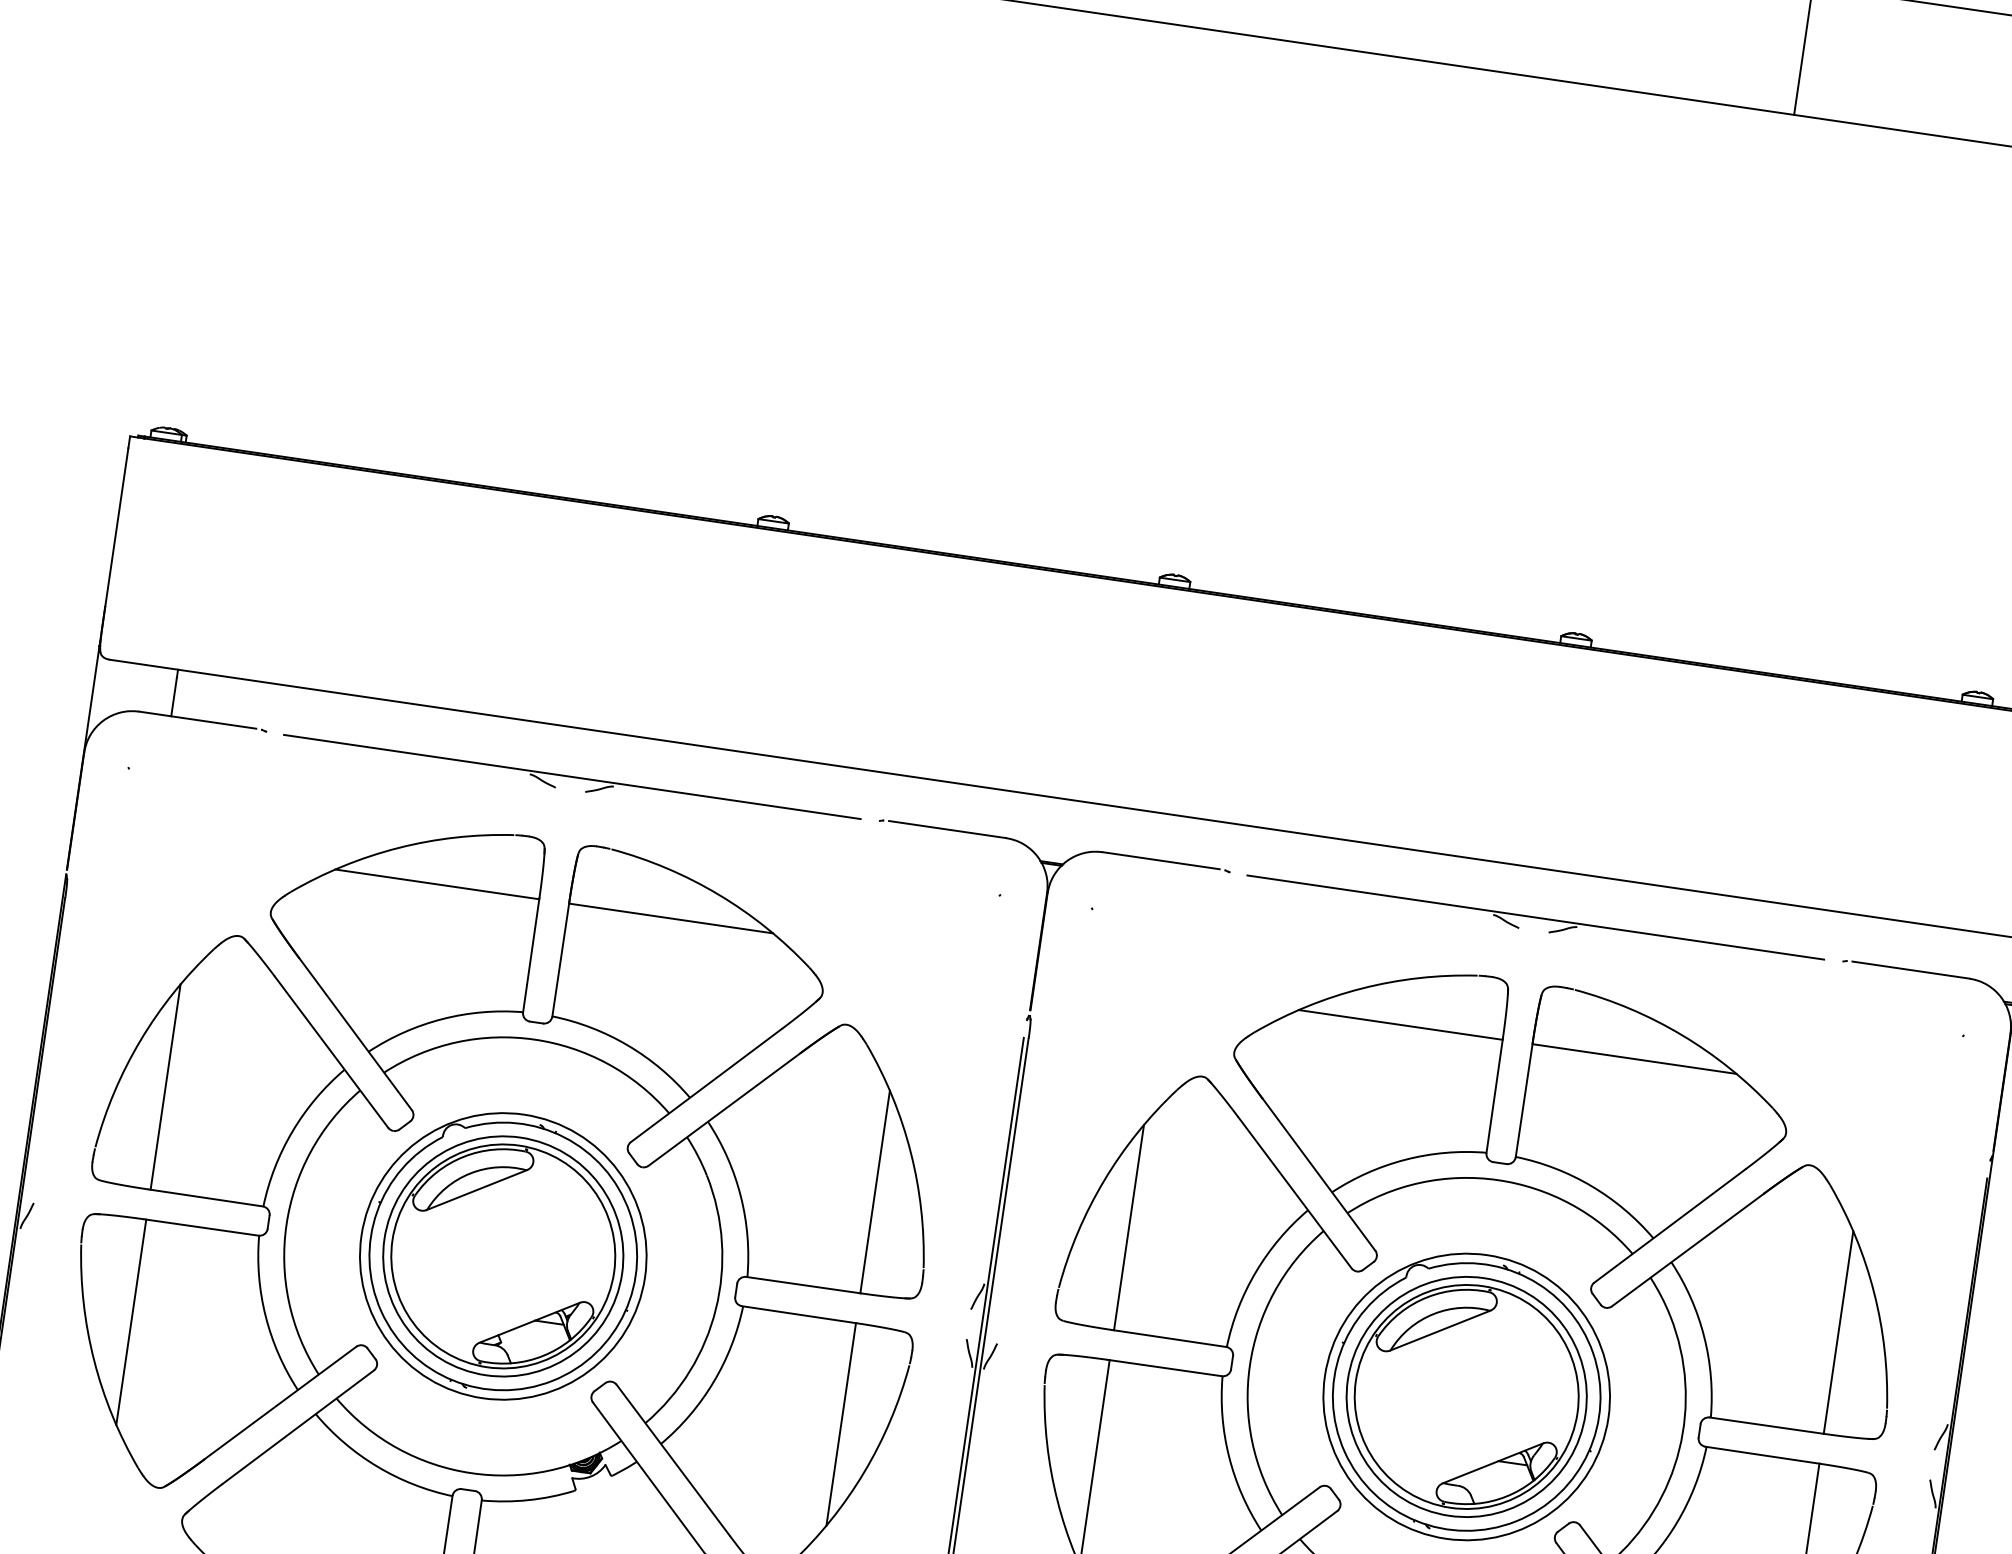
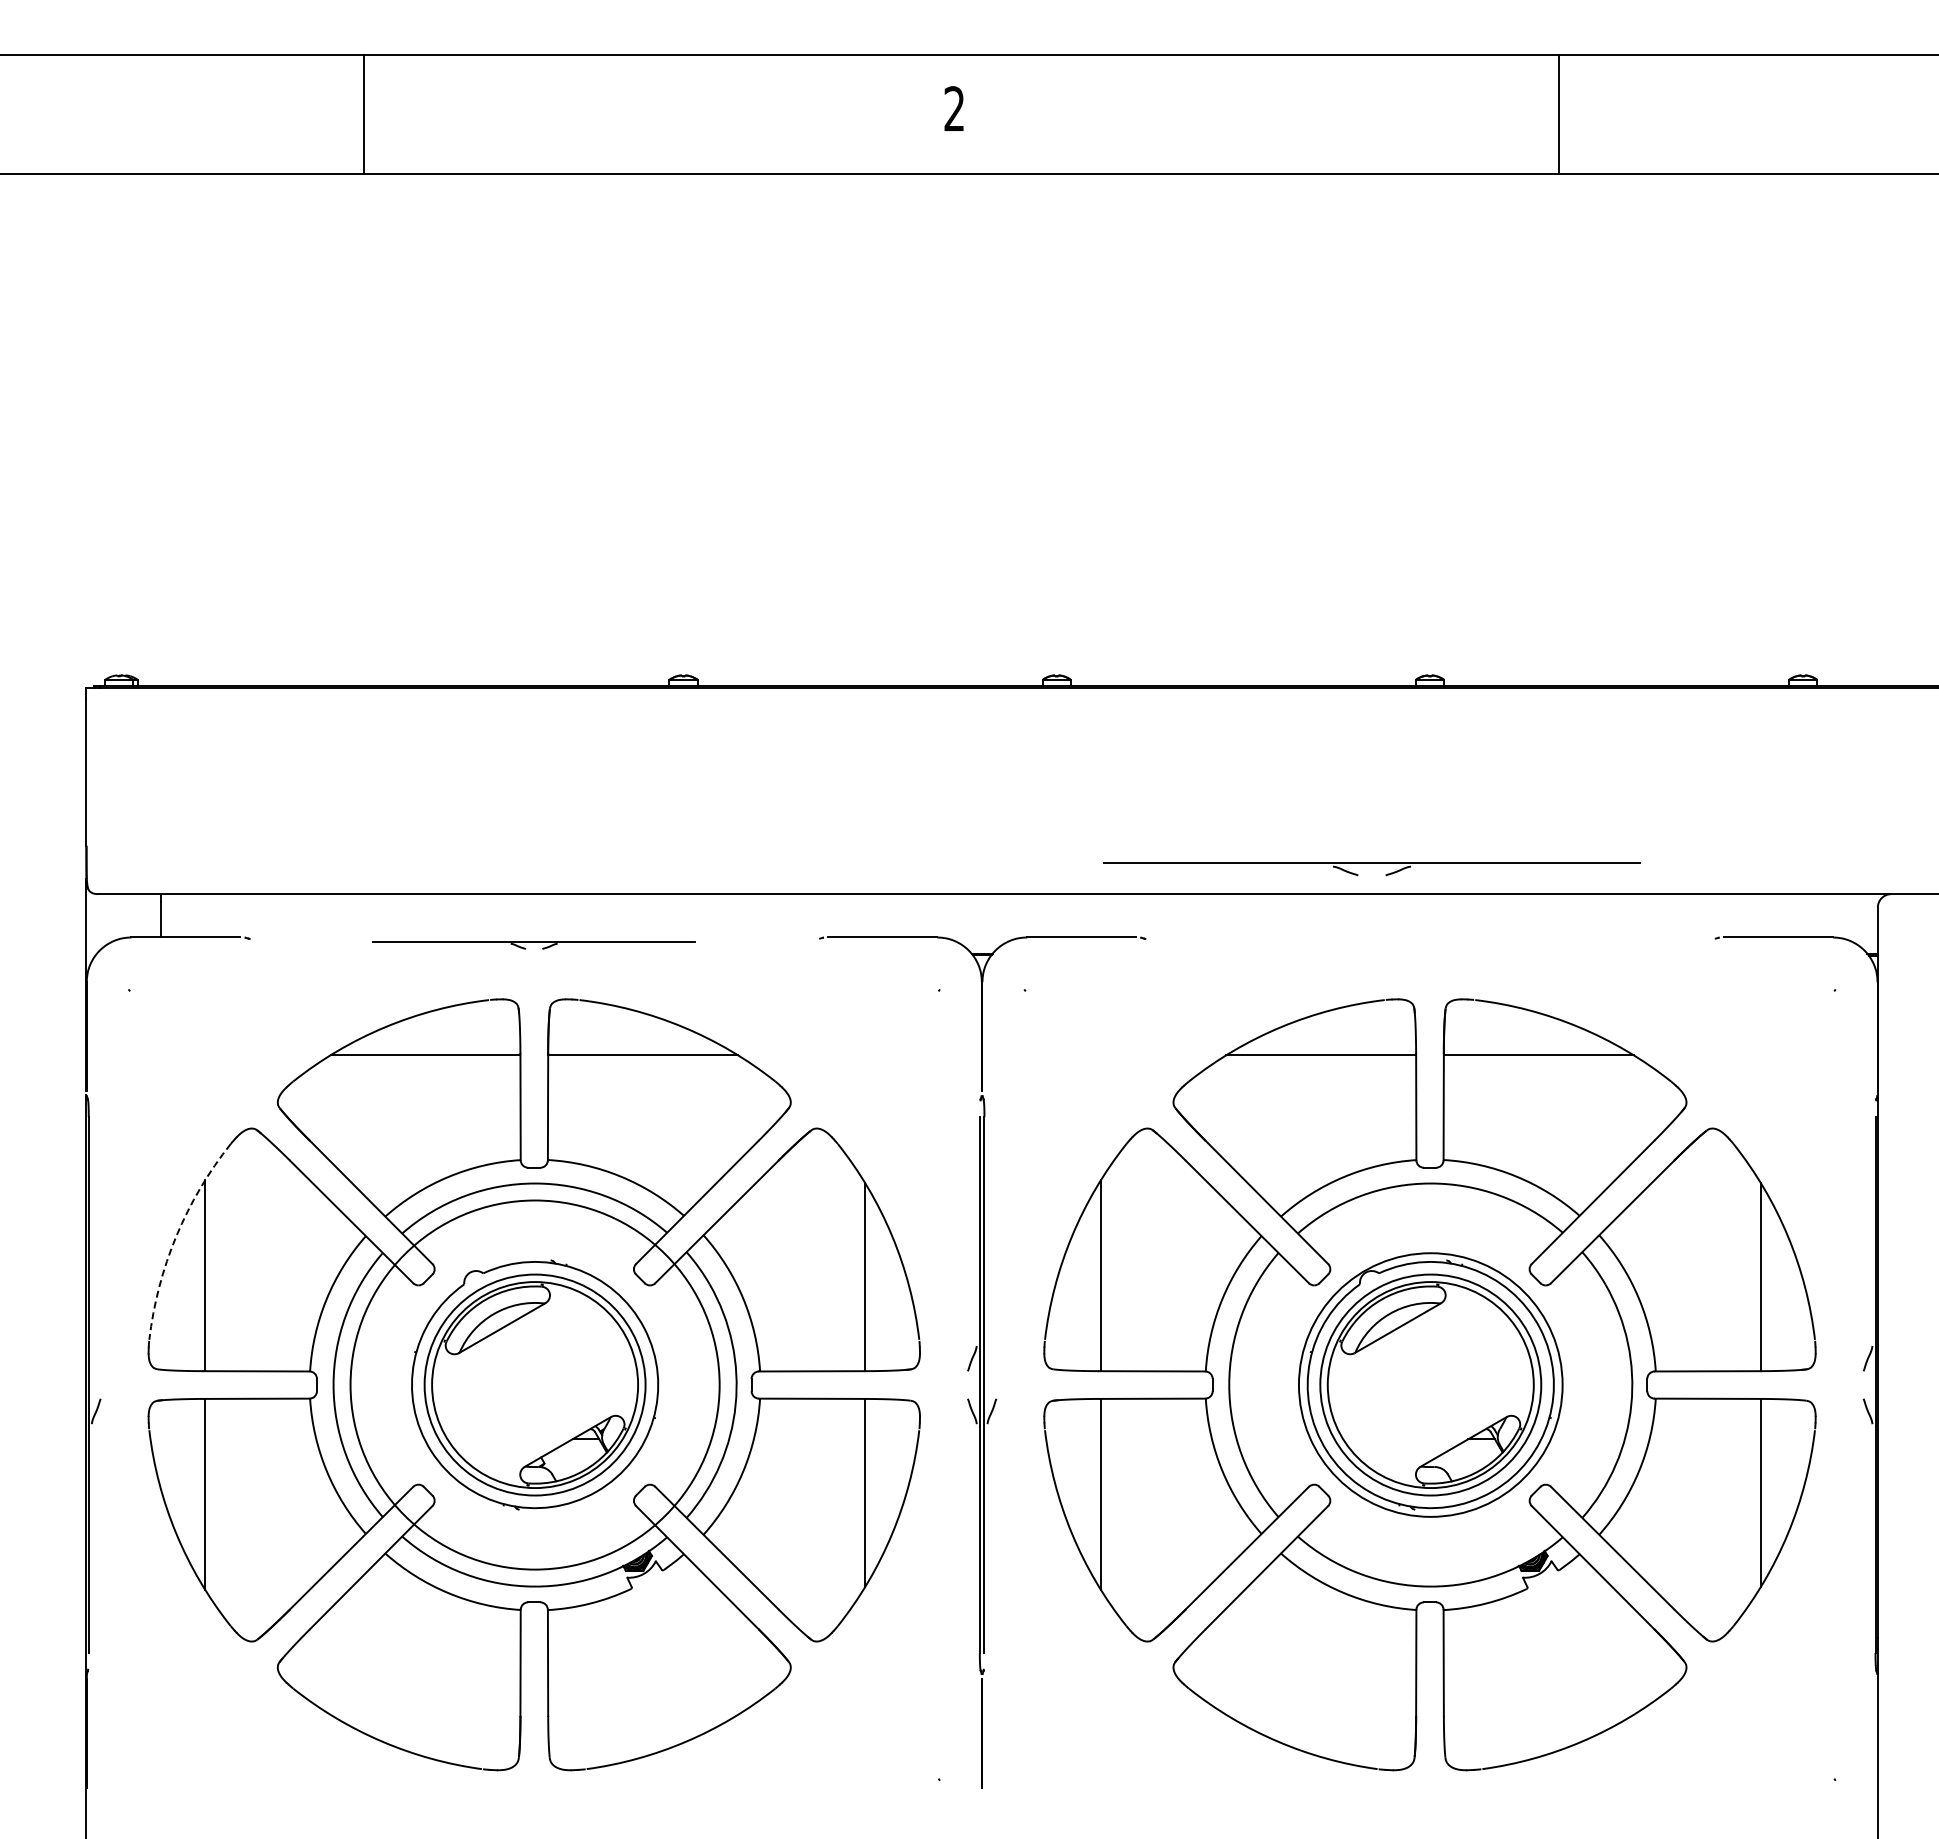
part: (570, 783) -> (533, 945), size x0.6
part: (1534, 923) -> (1371, 869), moved
arc: (140, 1040) -> (176, 1236), solid -> dashed
circle: (502, 1255) -> (534, 1384), size x1.4

